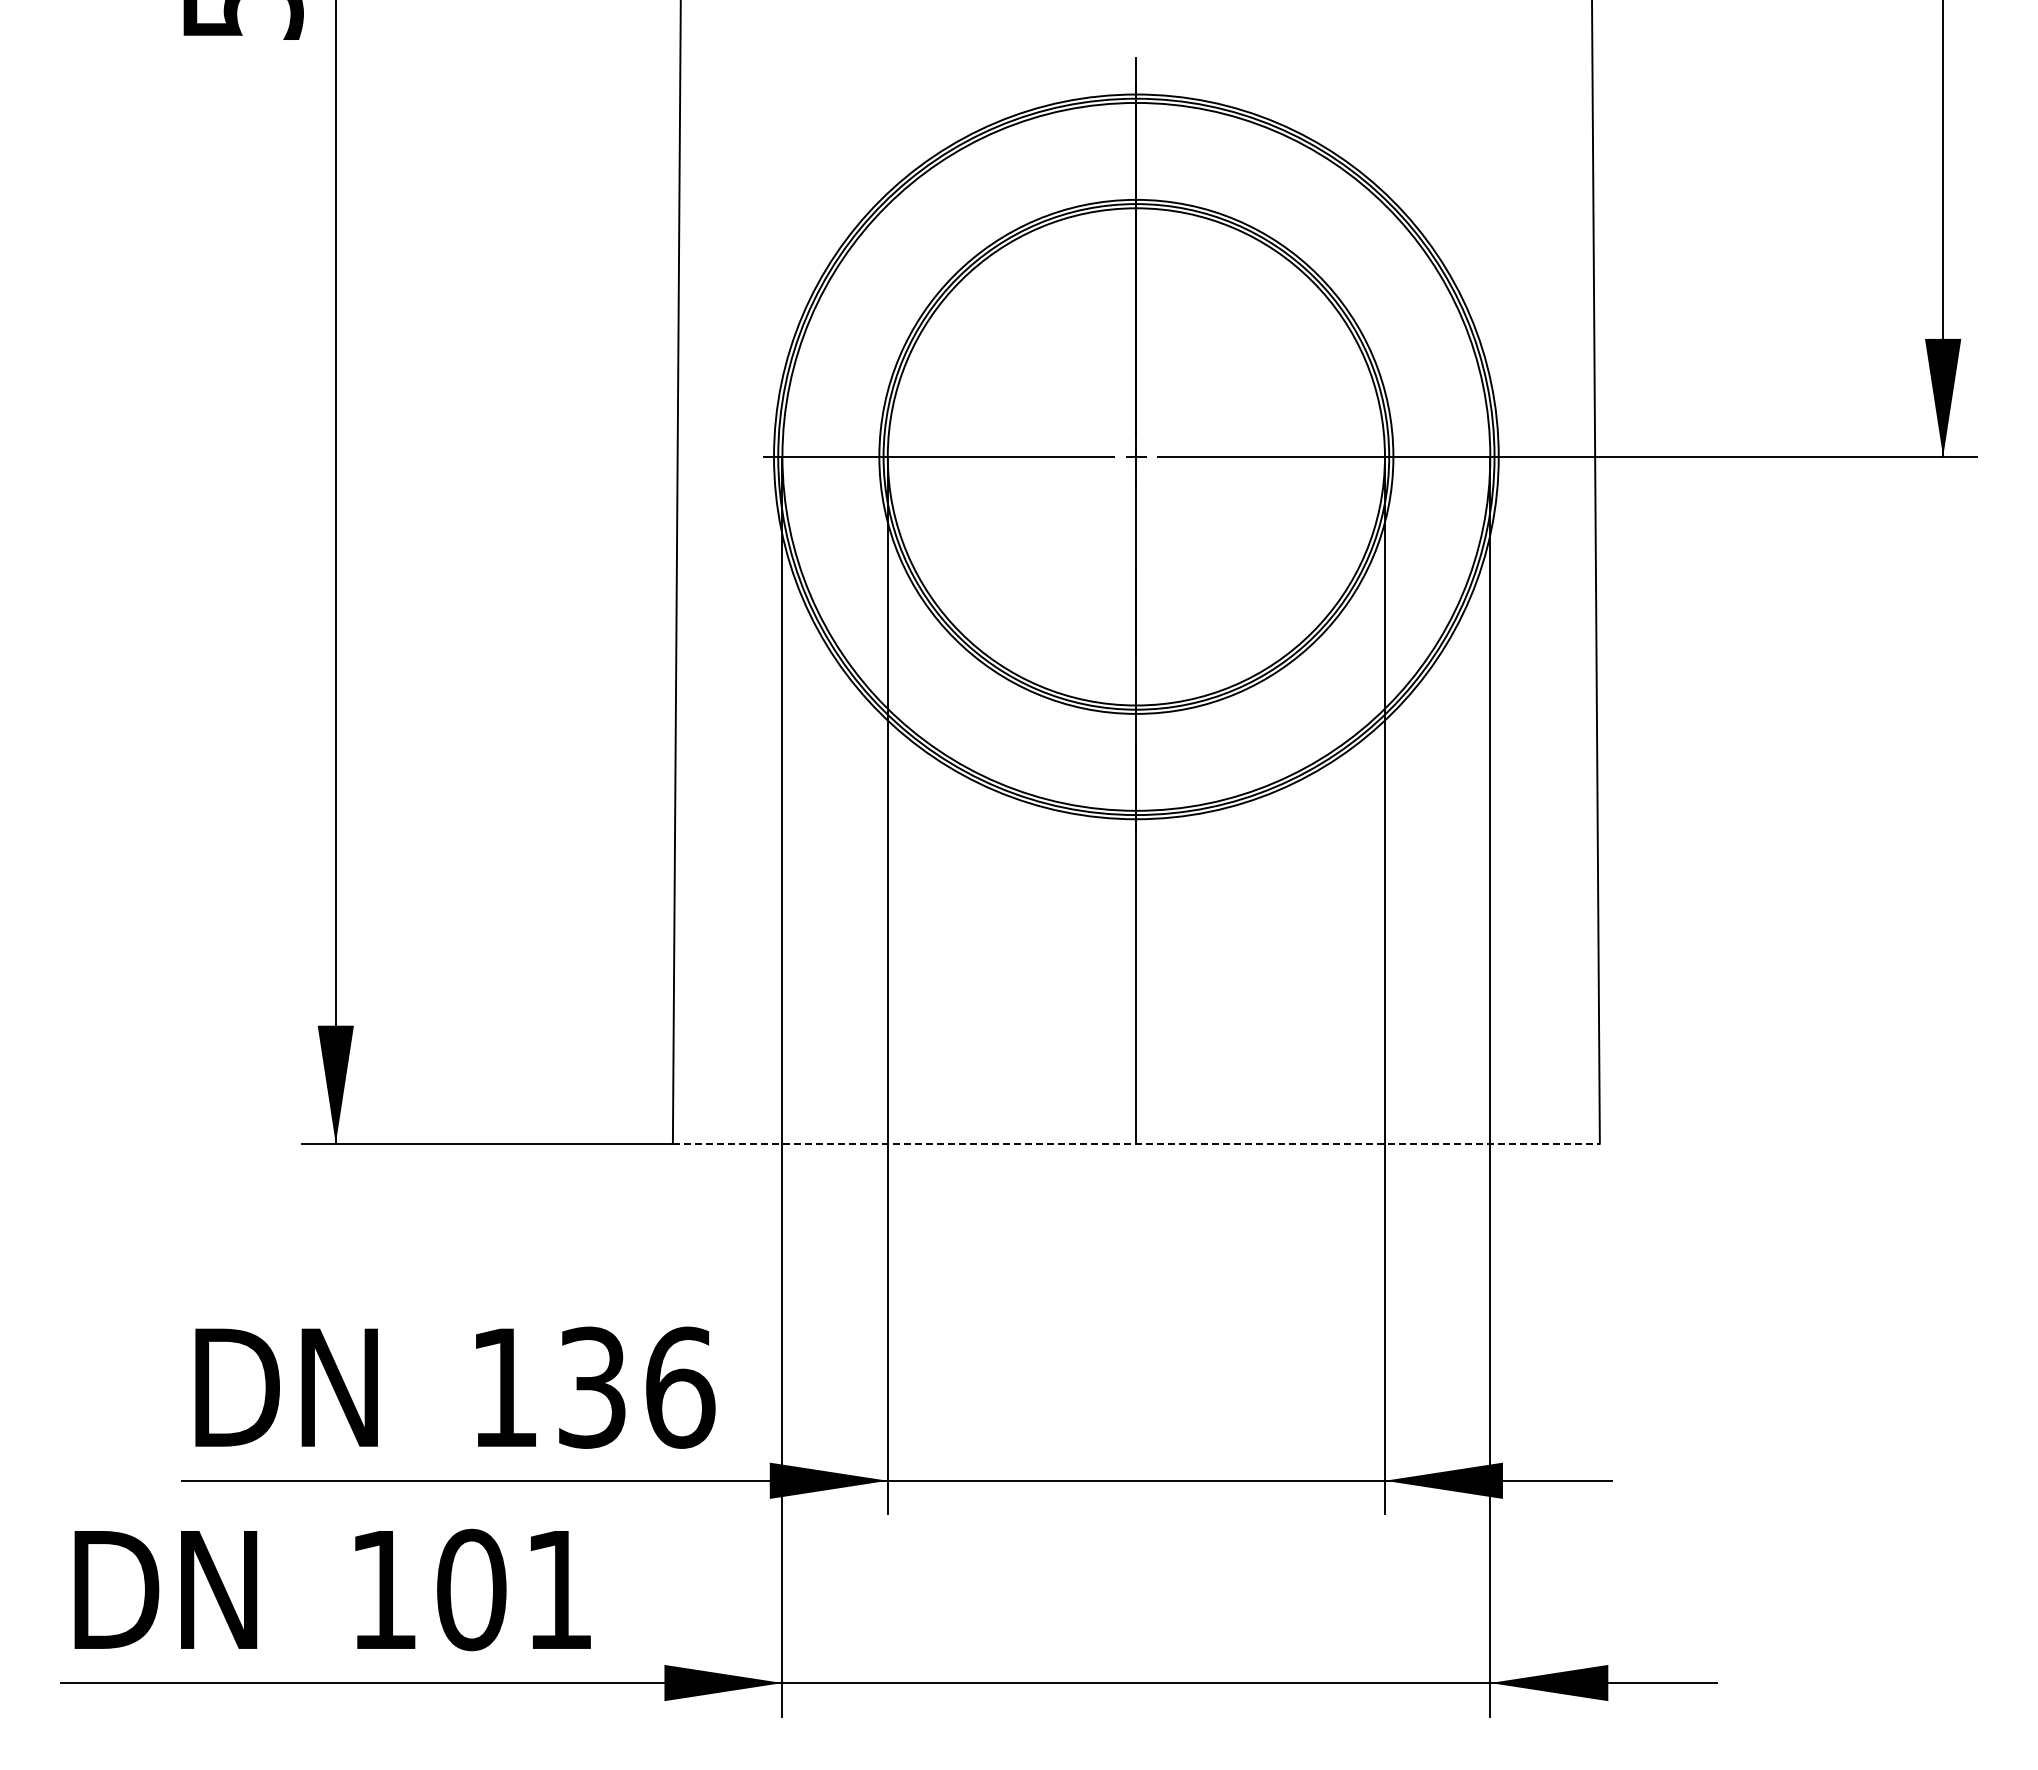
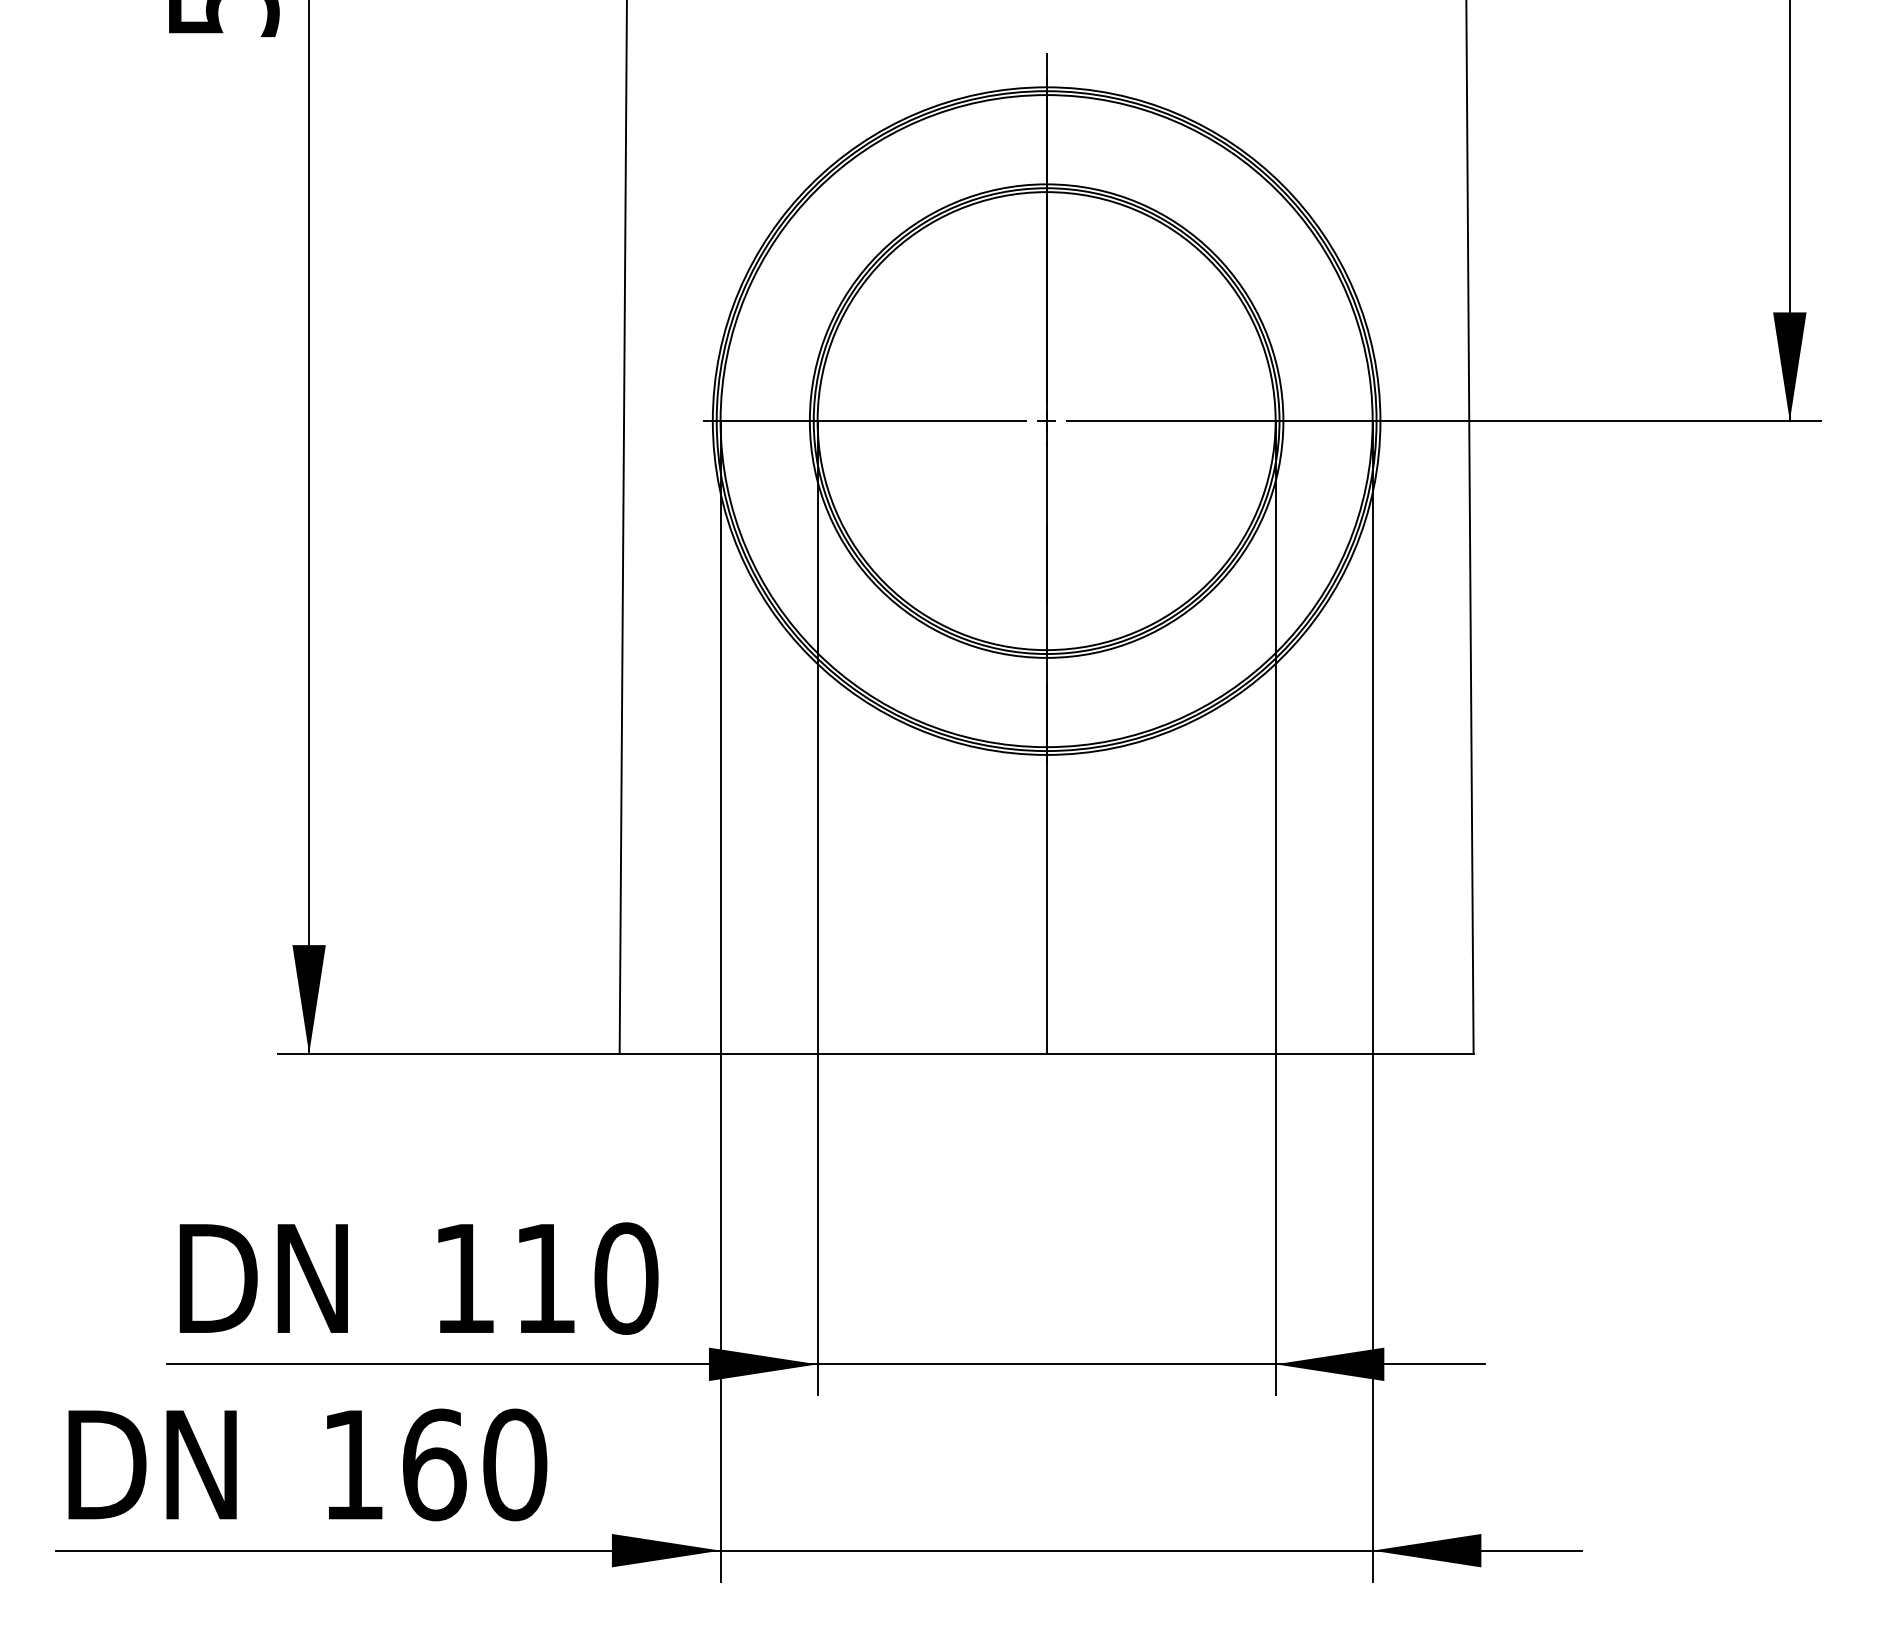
line: (1136, 1143) -> (1046, 1053), dashed -> solid
text: (637, 1387) -> (587, 1278), 136 -> 110
text: (515, 1589) -> (474, 1464), 101 -> 160

